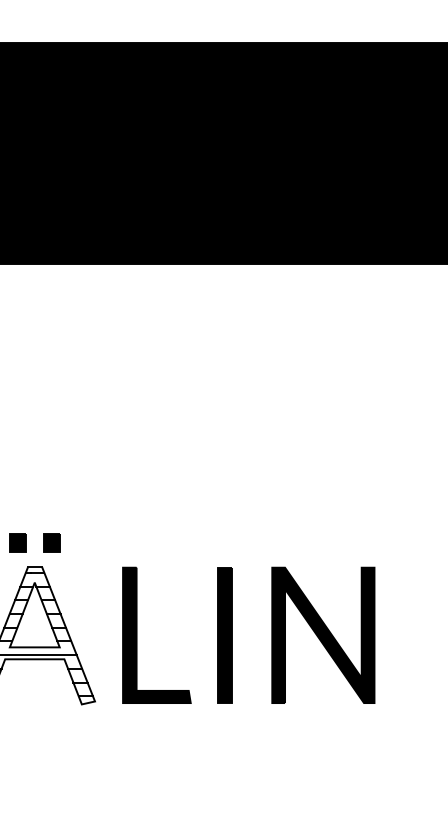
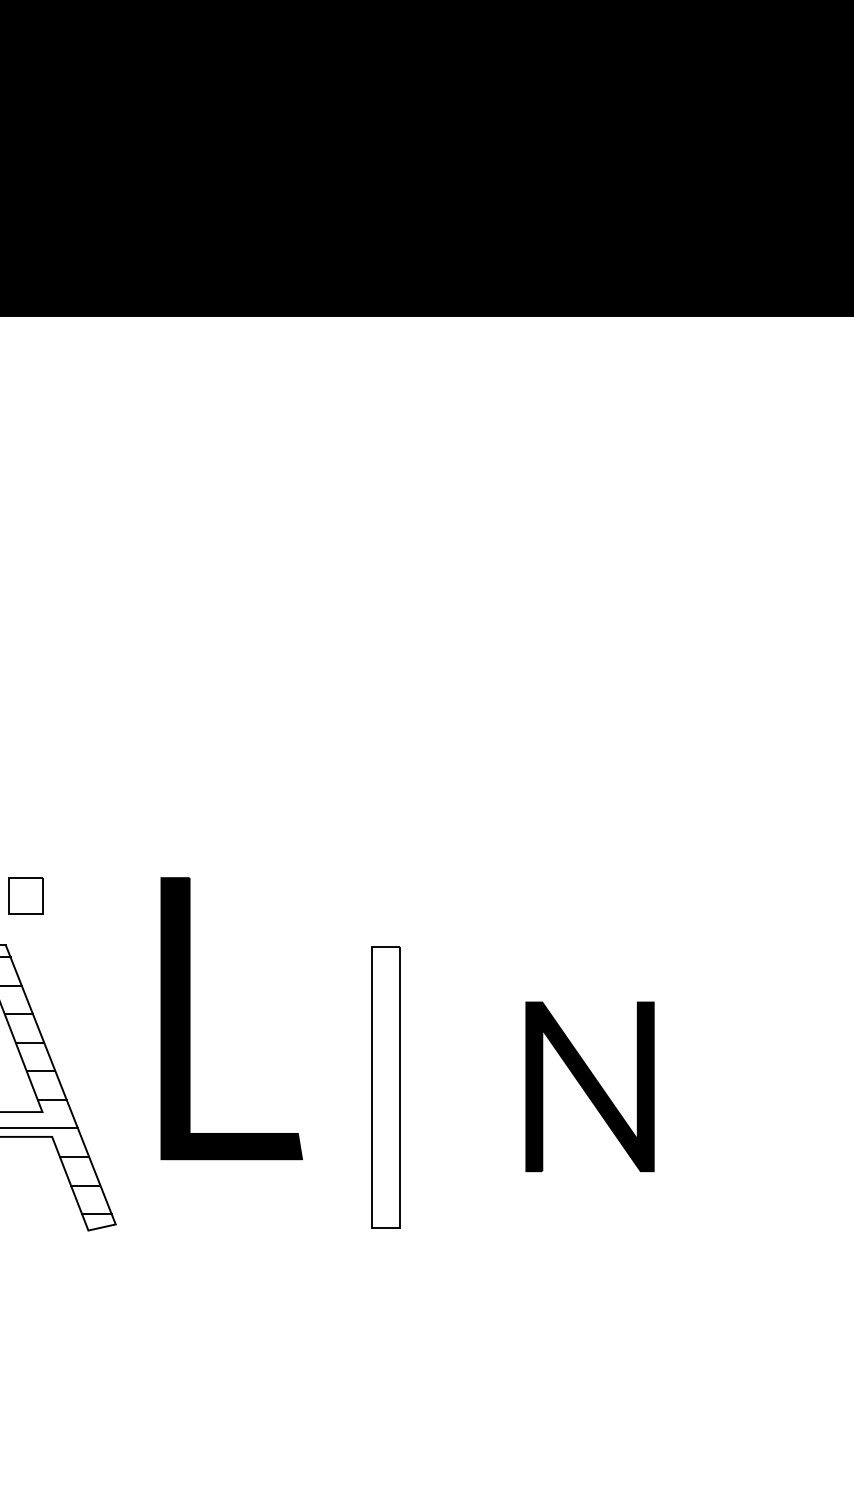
fill: (51, 542) -> (25, 894), removed
part: (137, 634) -> (191, 1016), moved
part: (323, 634) -> (590, 1085), size x0.6
fill: (224, 635) -> (384, 1087), removed

